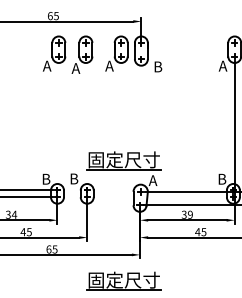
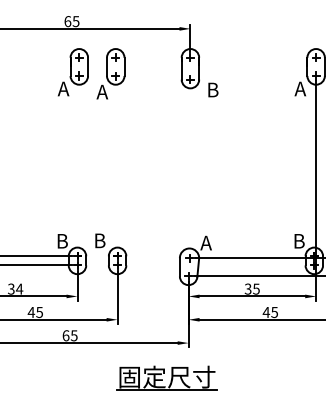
part: (116, 53) -> (157, 72), removed
part: (123, 160) -> (166, 215), removed
text: (190, 214) -> (256, 288), 39 -> 35

